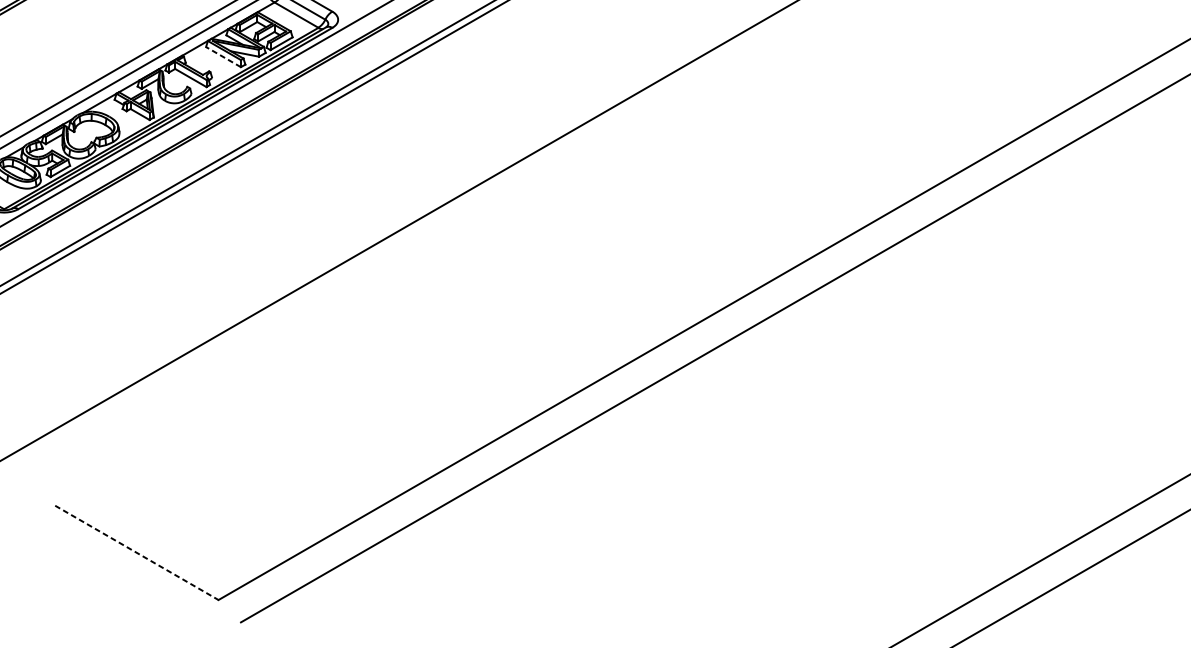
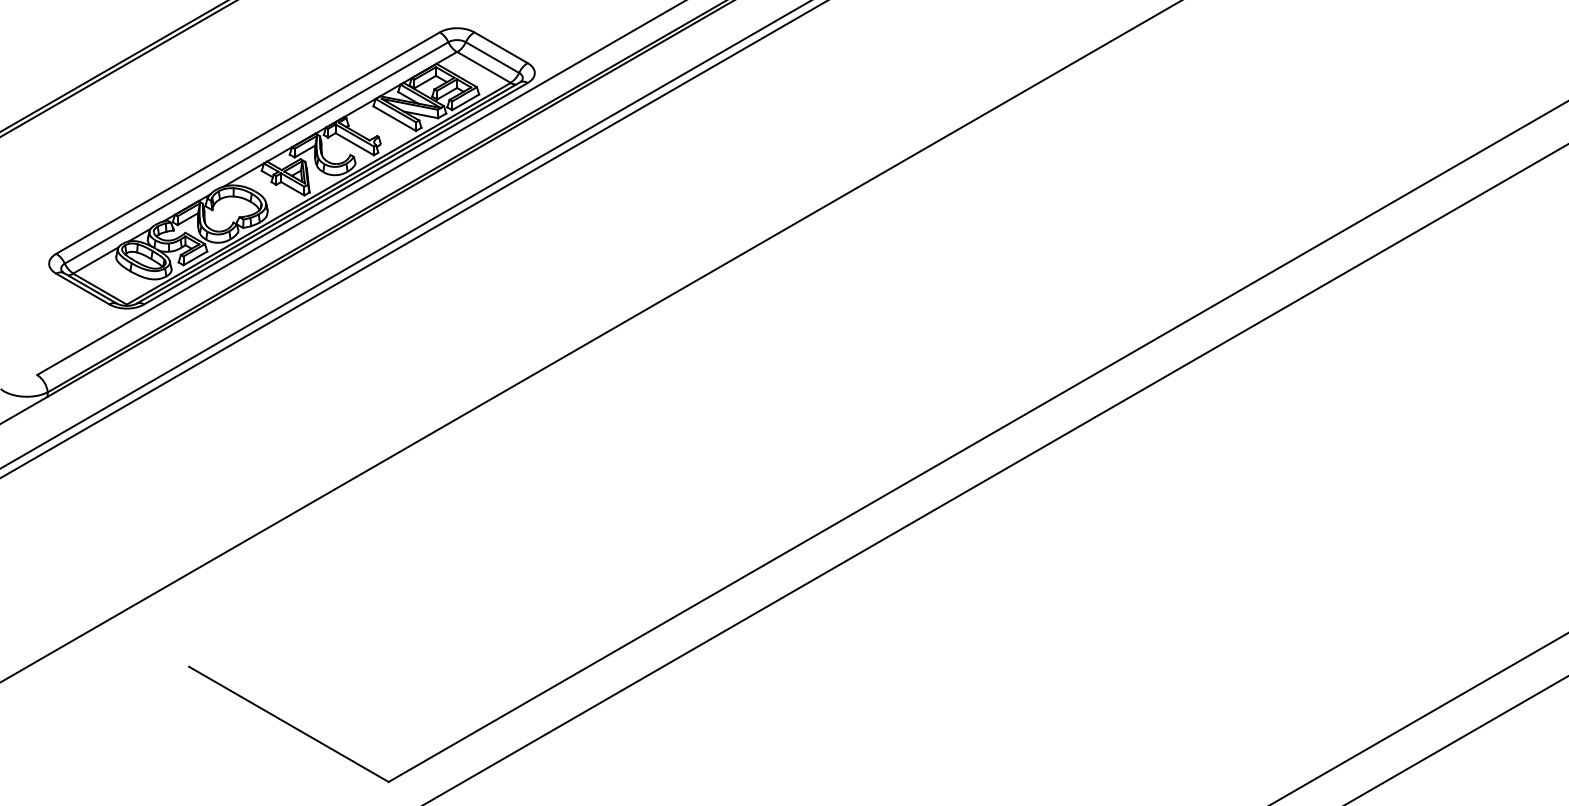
line: (223, 56) -> (394, 118), dashed -> solid
line: (137, 552) -> (289, 724), dashed -> solid

